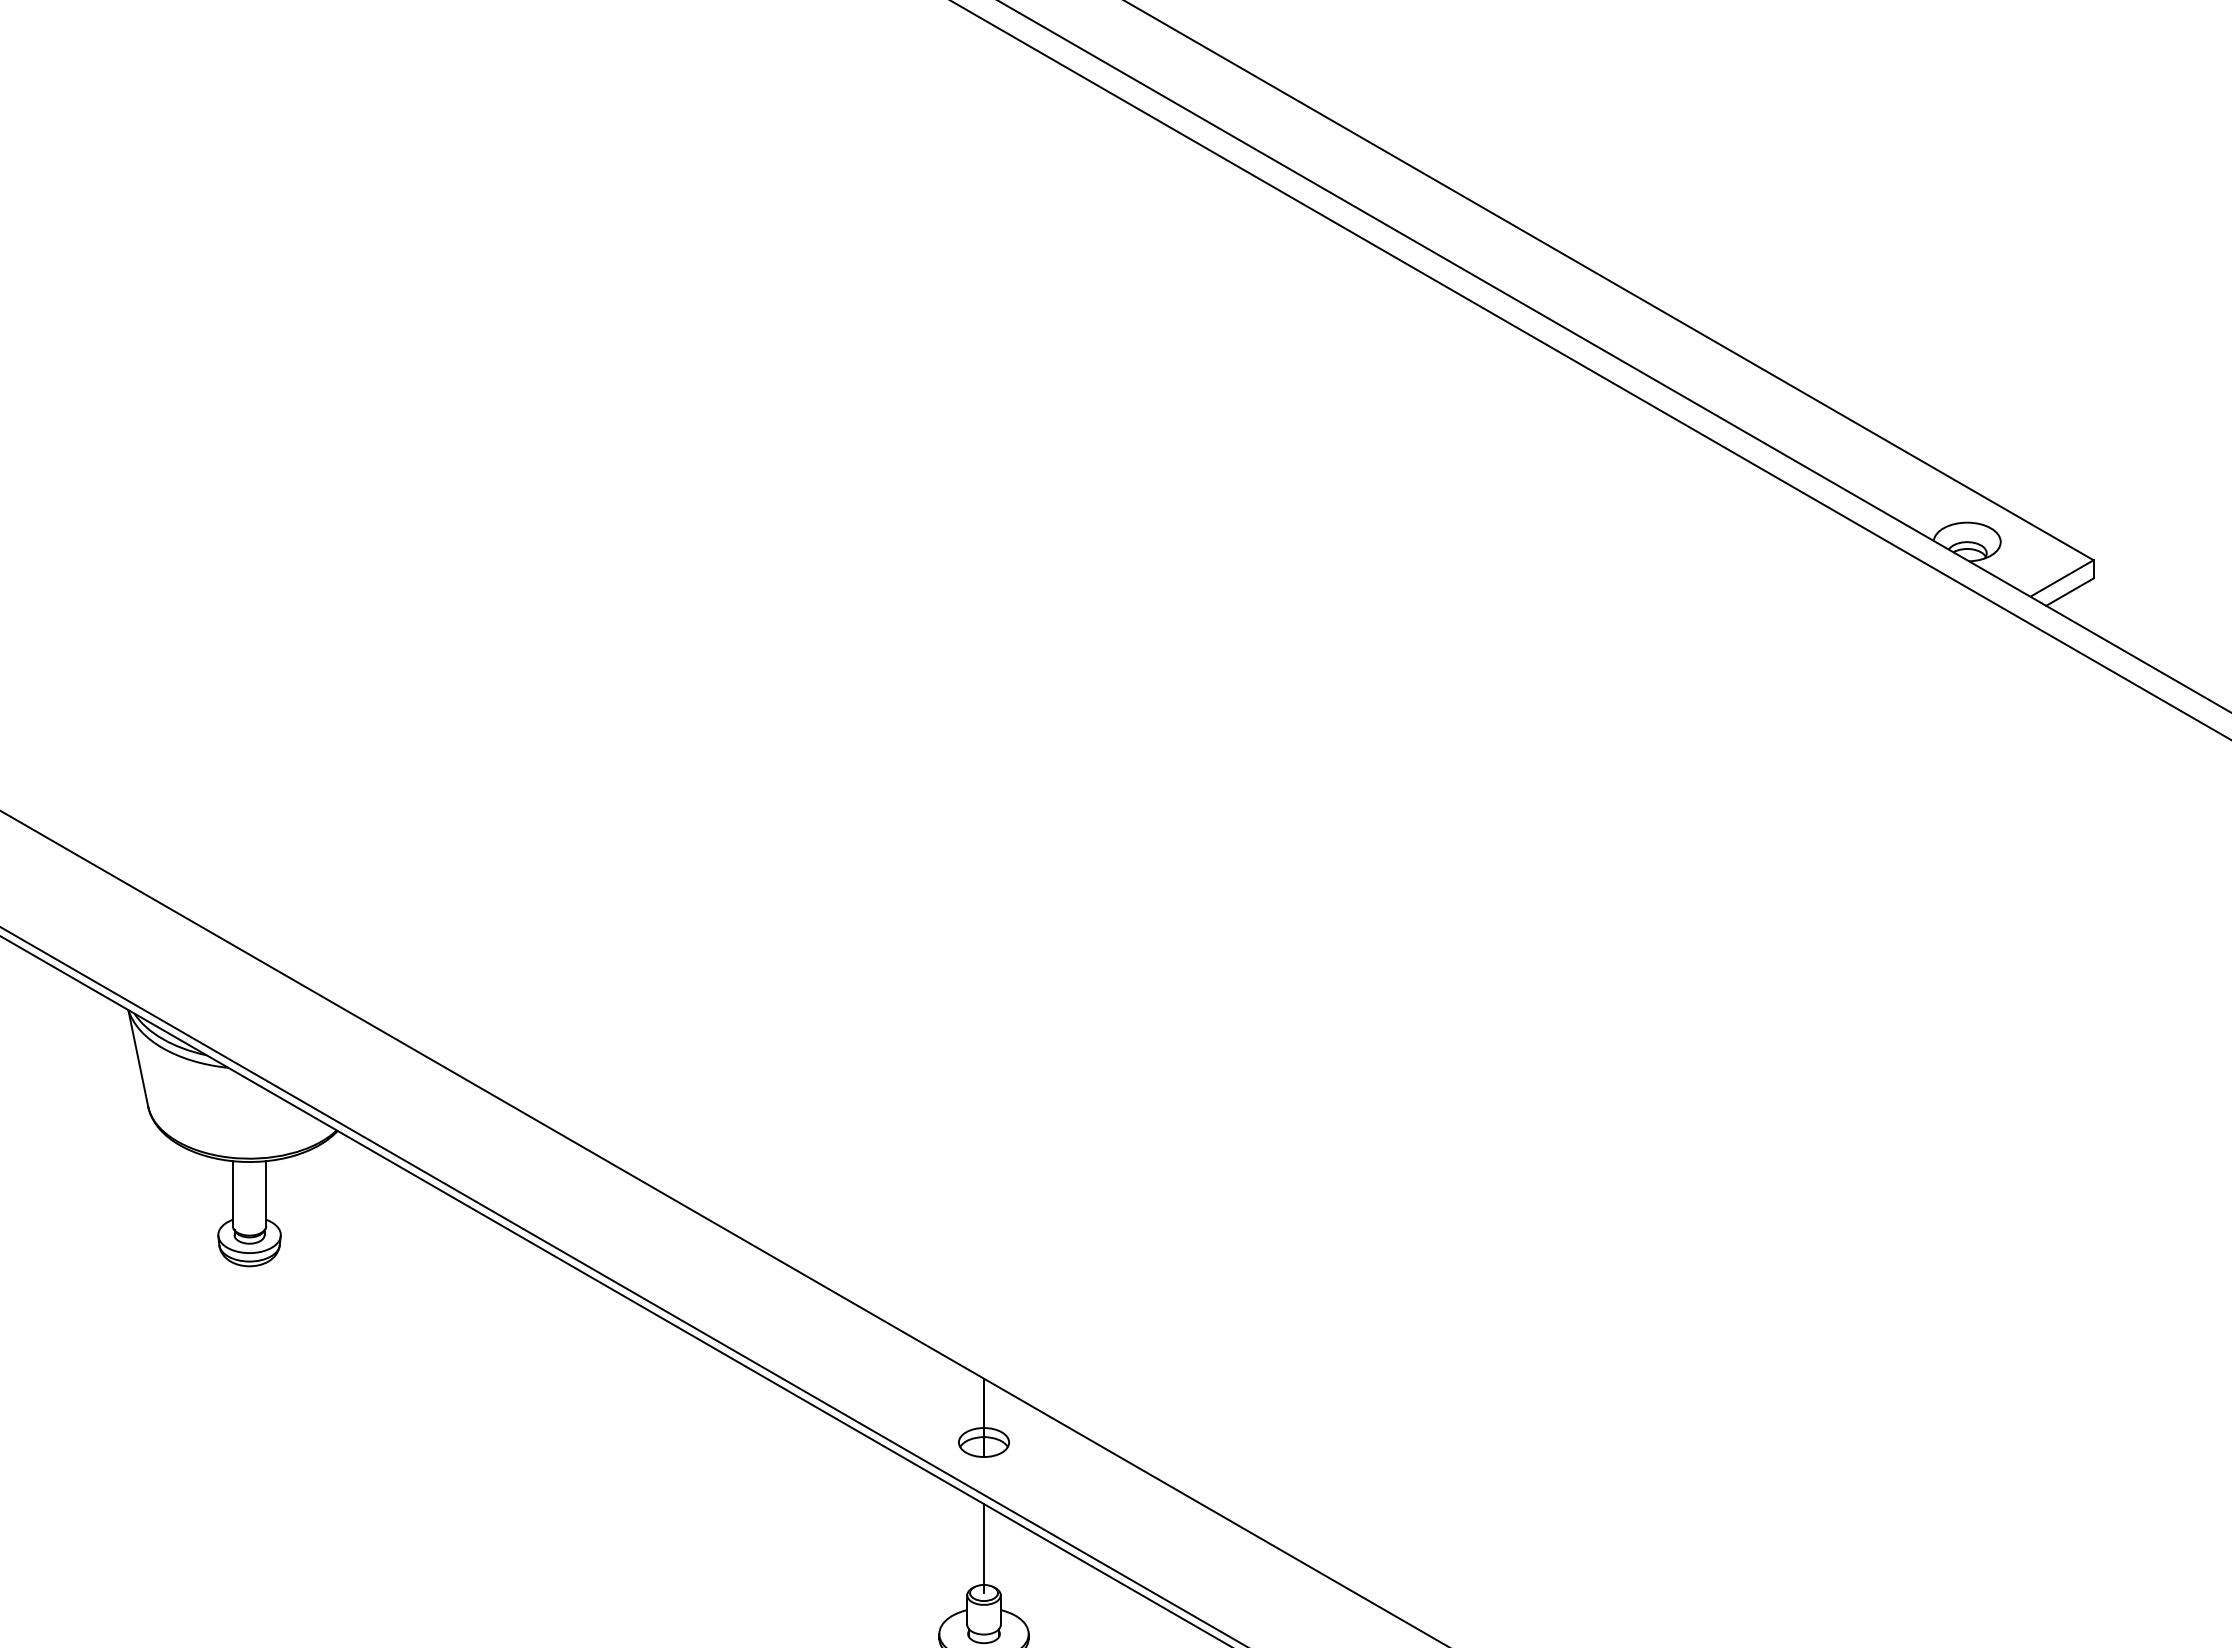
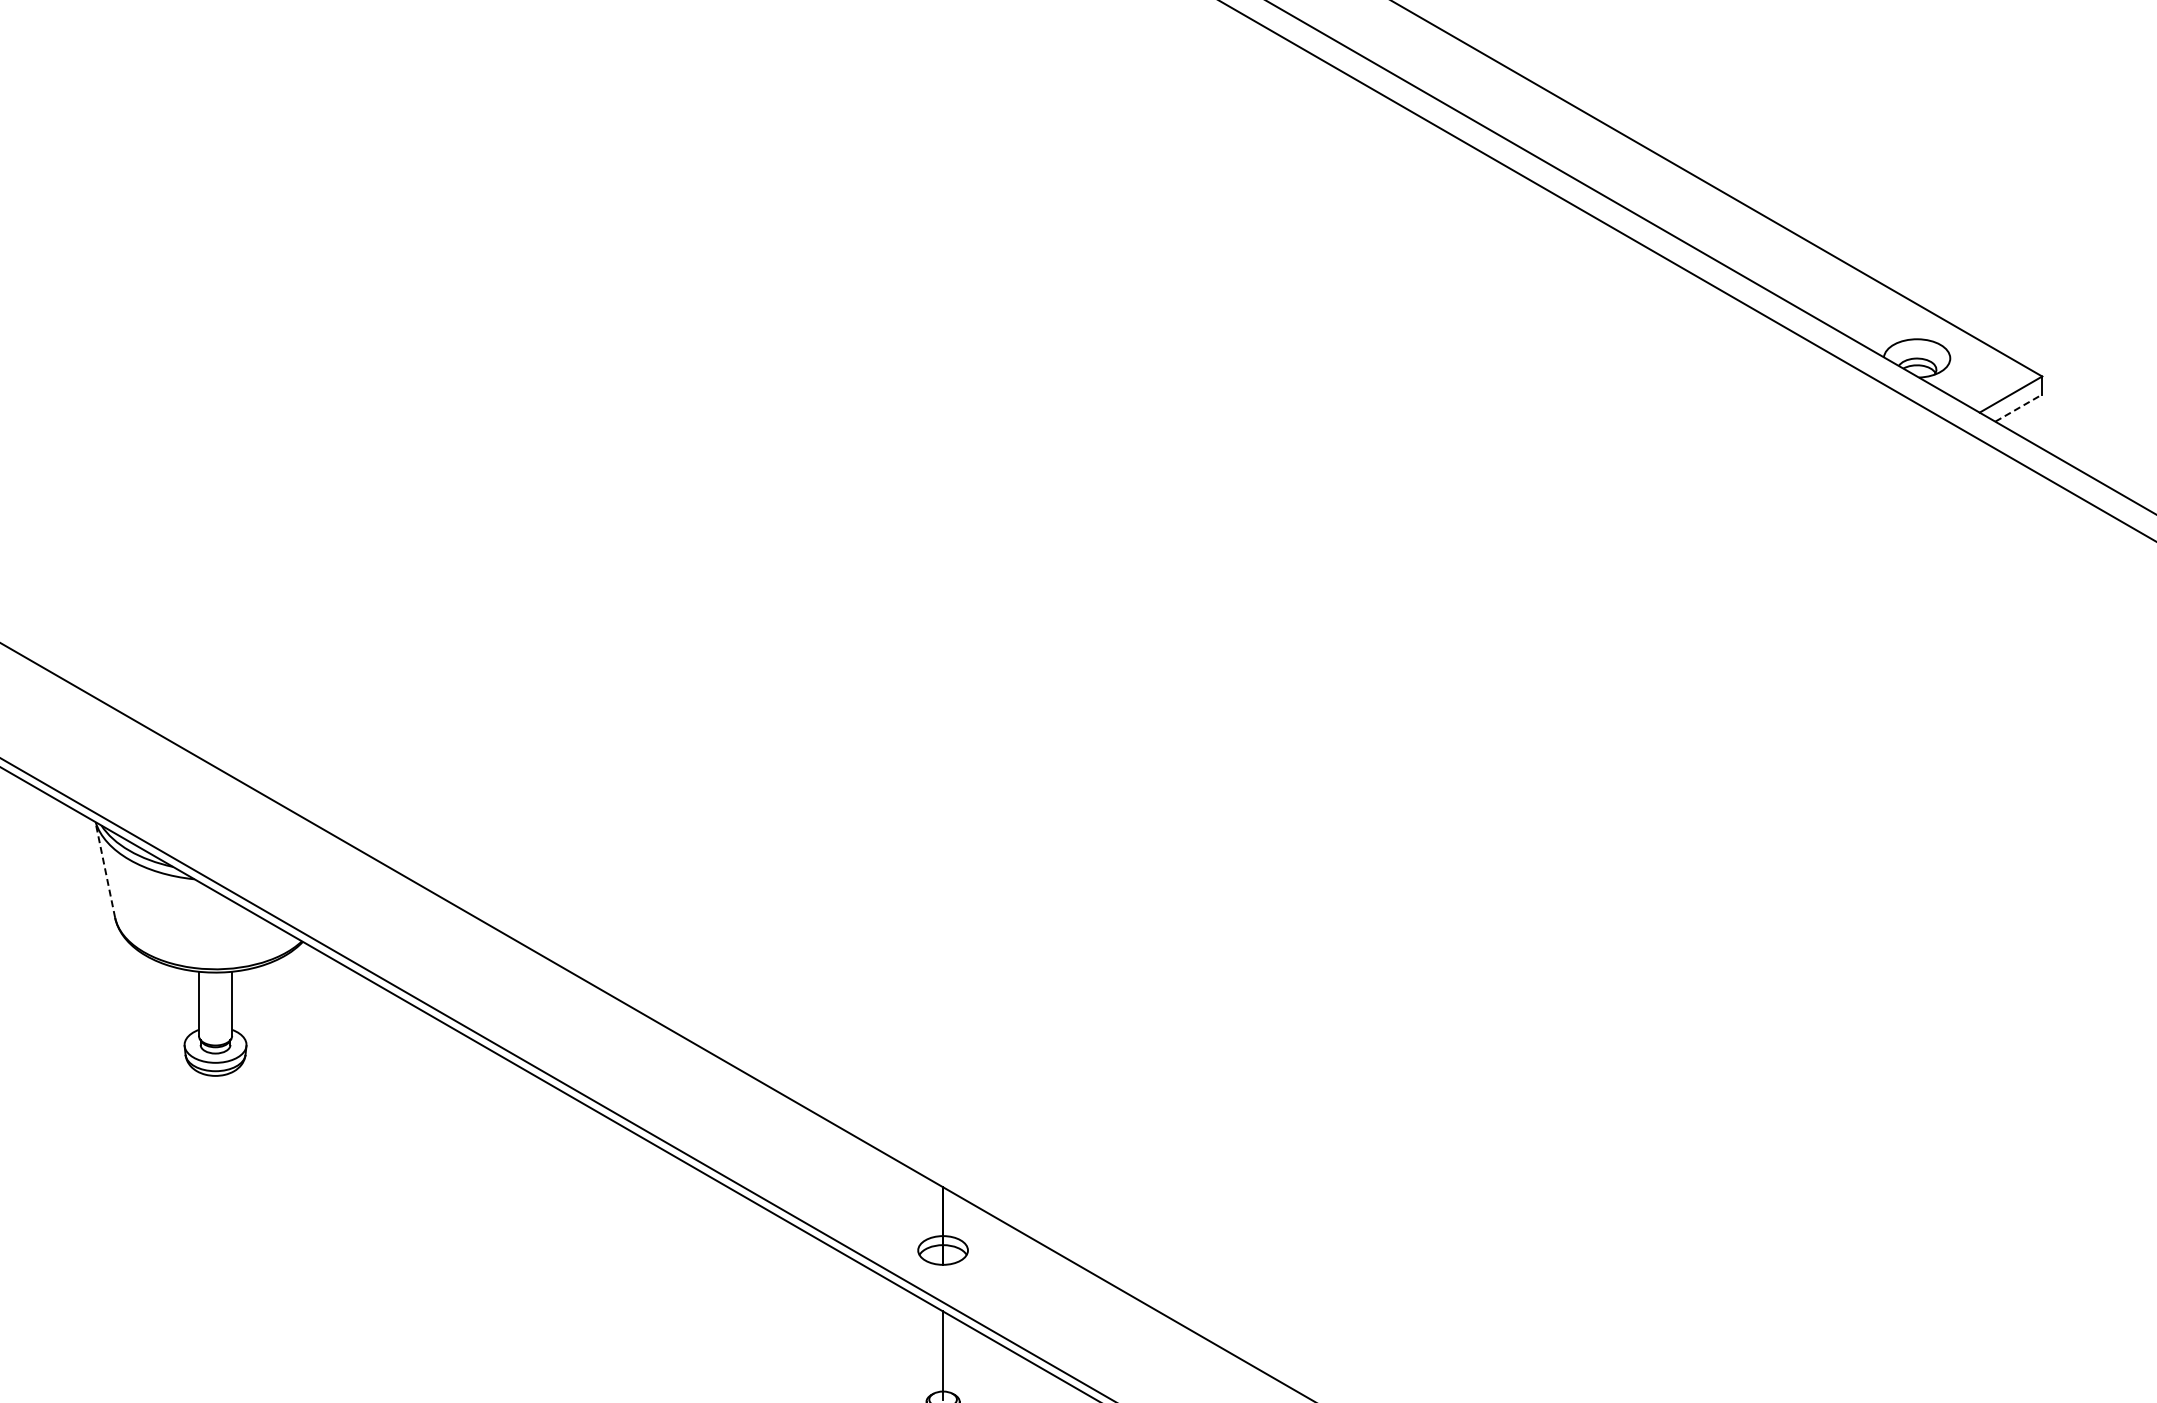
line: (2070, 591) -> (2019, 407), solid -> dashed
line: (138, 1057) -> (105, 869), solid -> dashed

